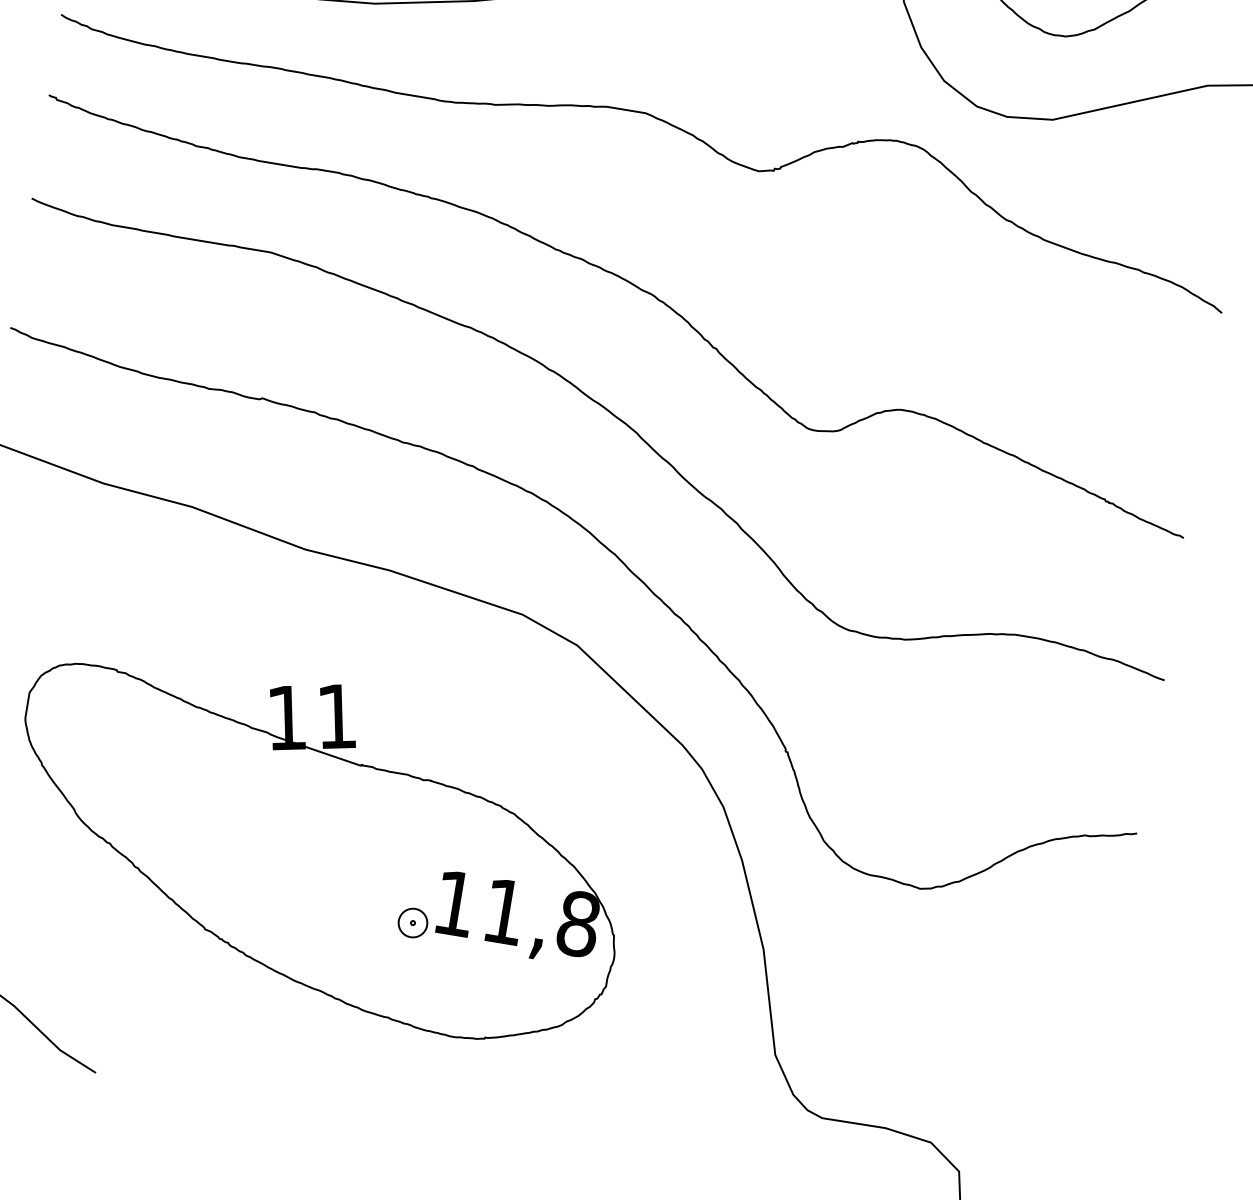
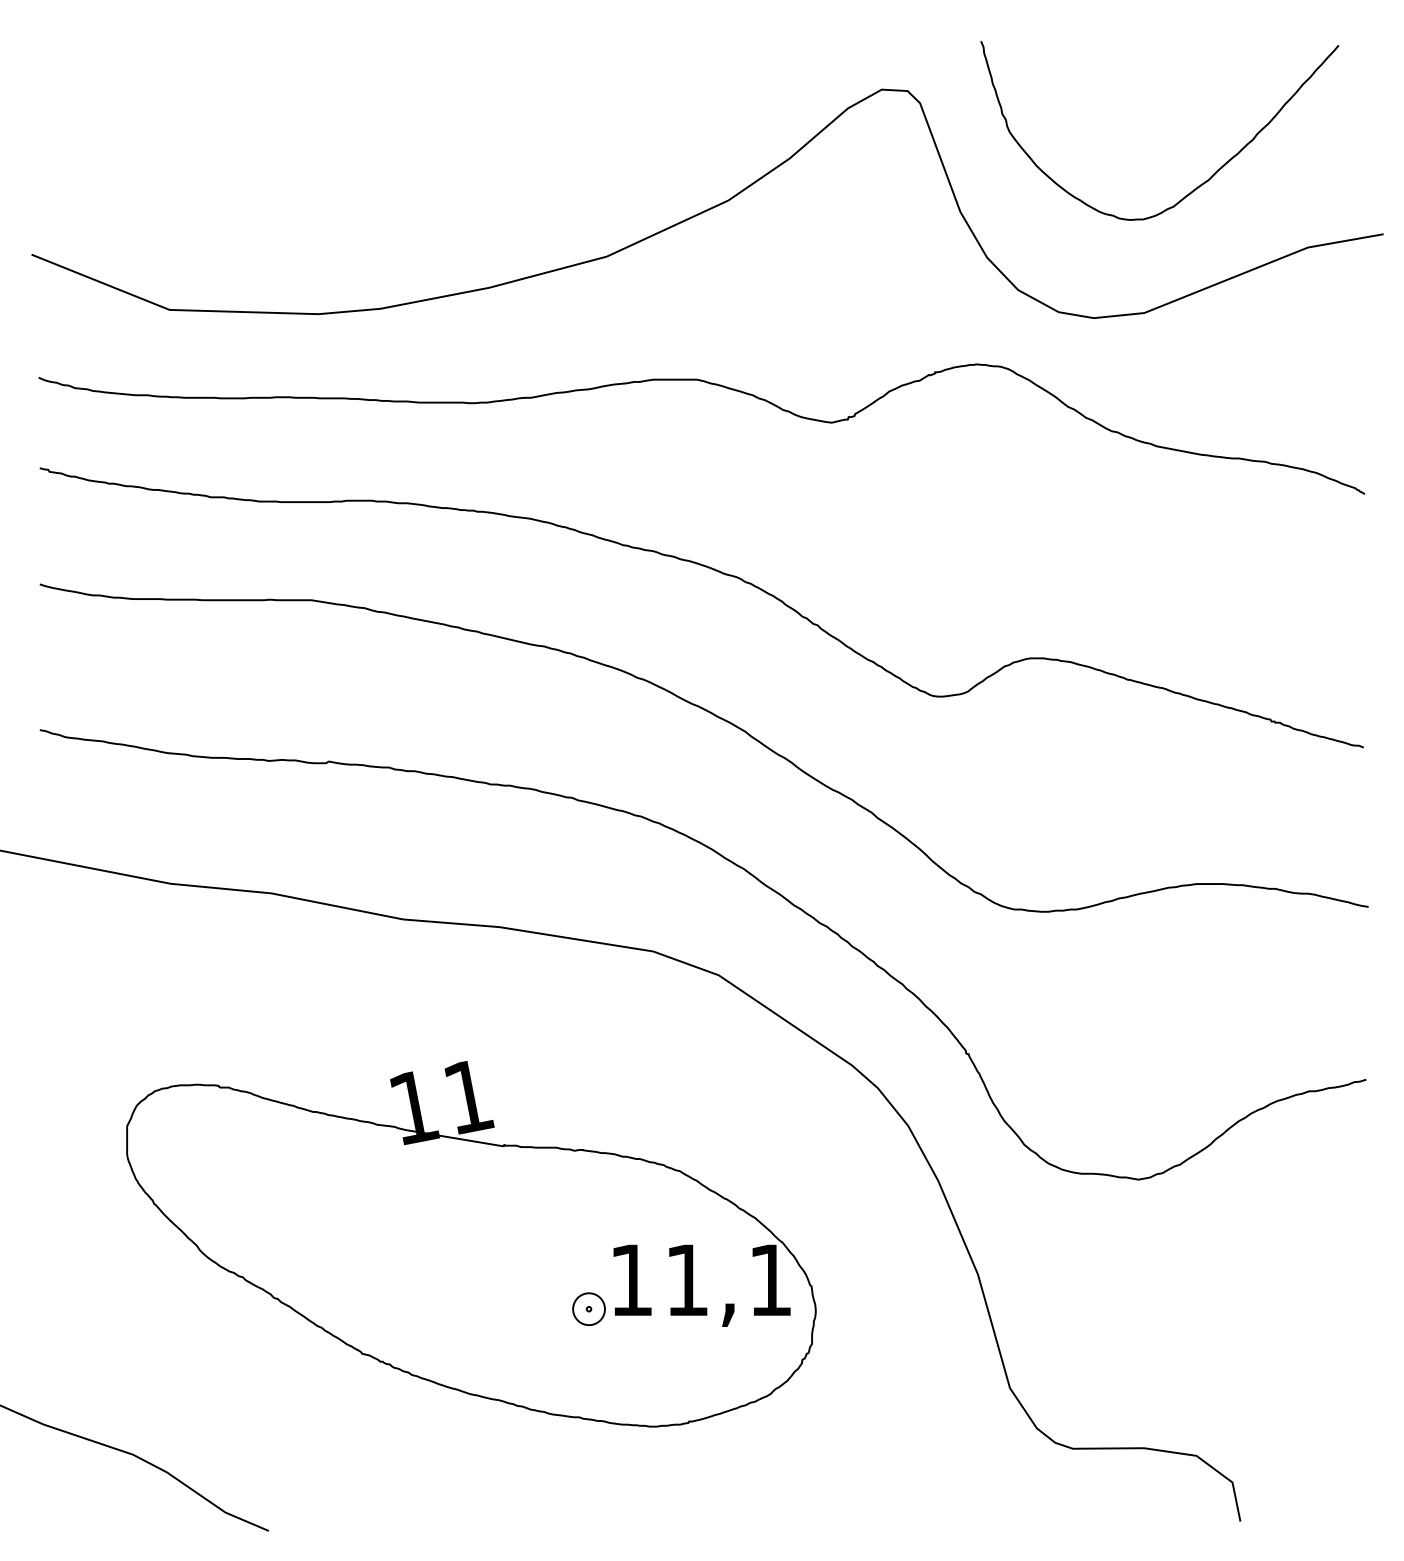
text: (578, 923) -> (770, 1279), 11,8 -> 11,1

